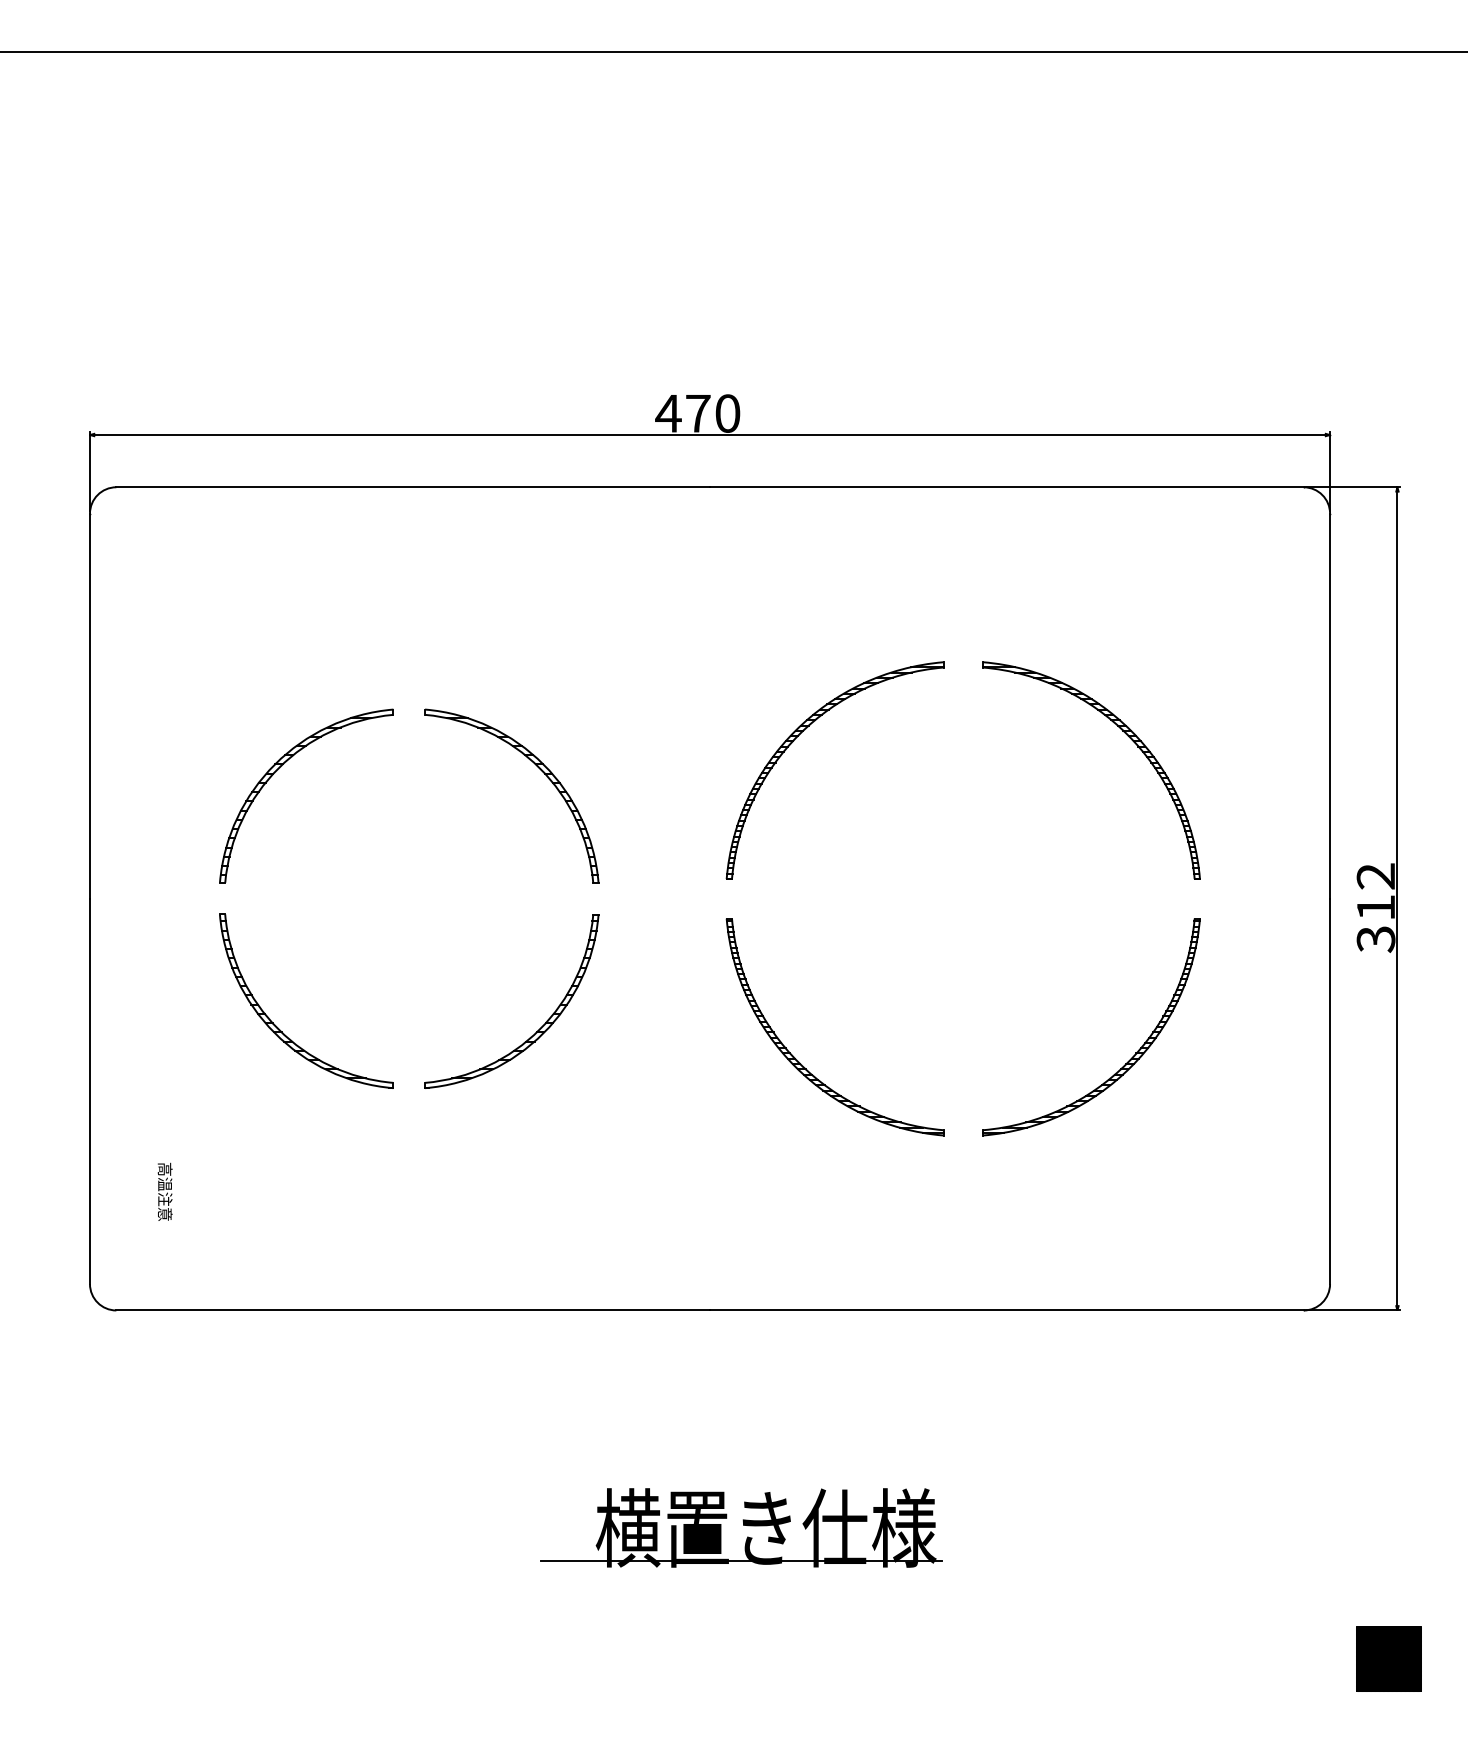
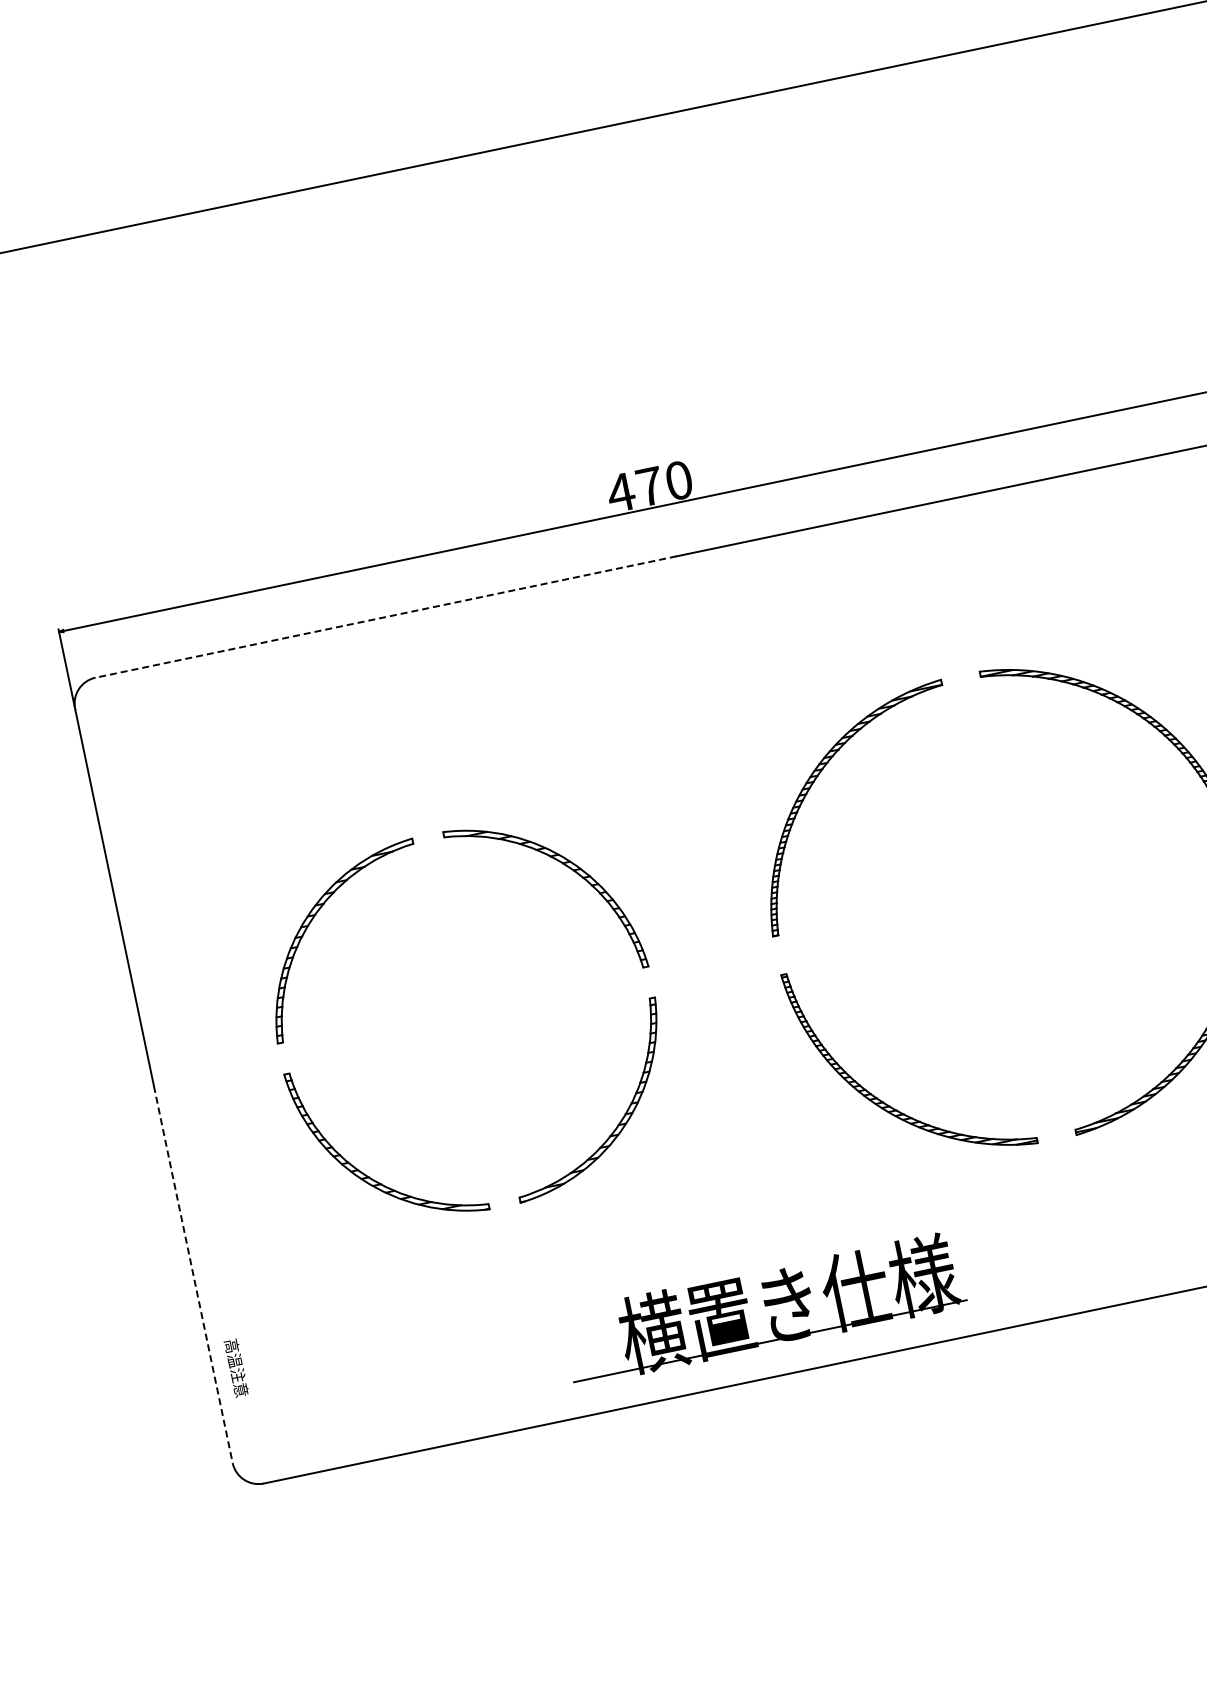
line: (413, 487) -> (386, 617), solid -> dashed
line: (90, 1091) -> (193, 1274), solid -> dashed
text: (164, 1191) -> (235, 1367), moved
part: (741, 1527) -> (763, 1308), moved

